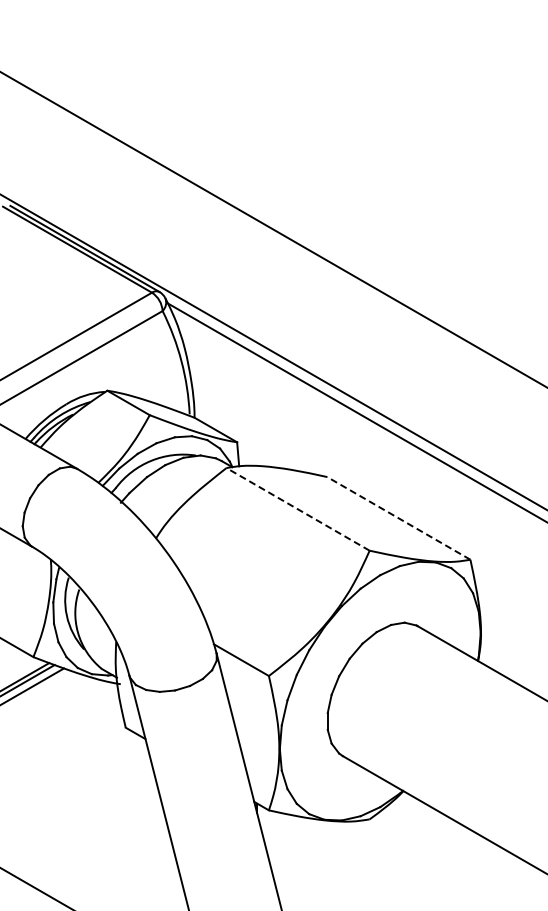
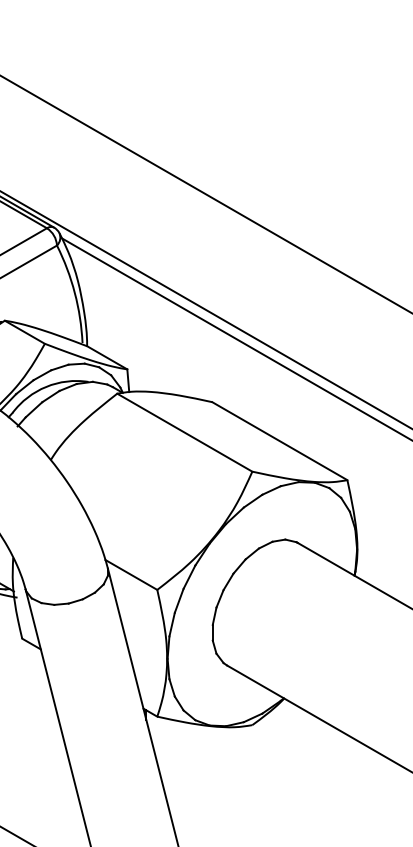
line: (298, 509) -> (185, 432), dashed -> solid
line: (398, 518) -> (279, 441), dashed -> solid

